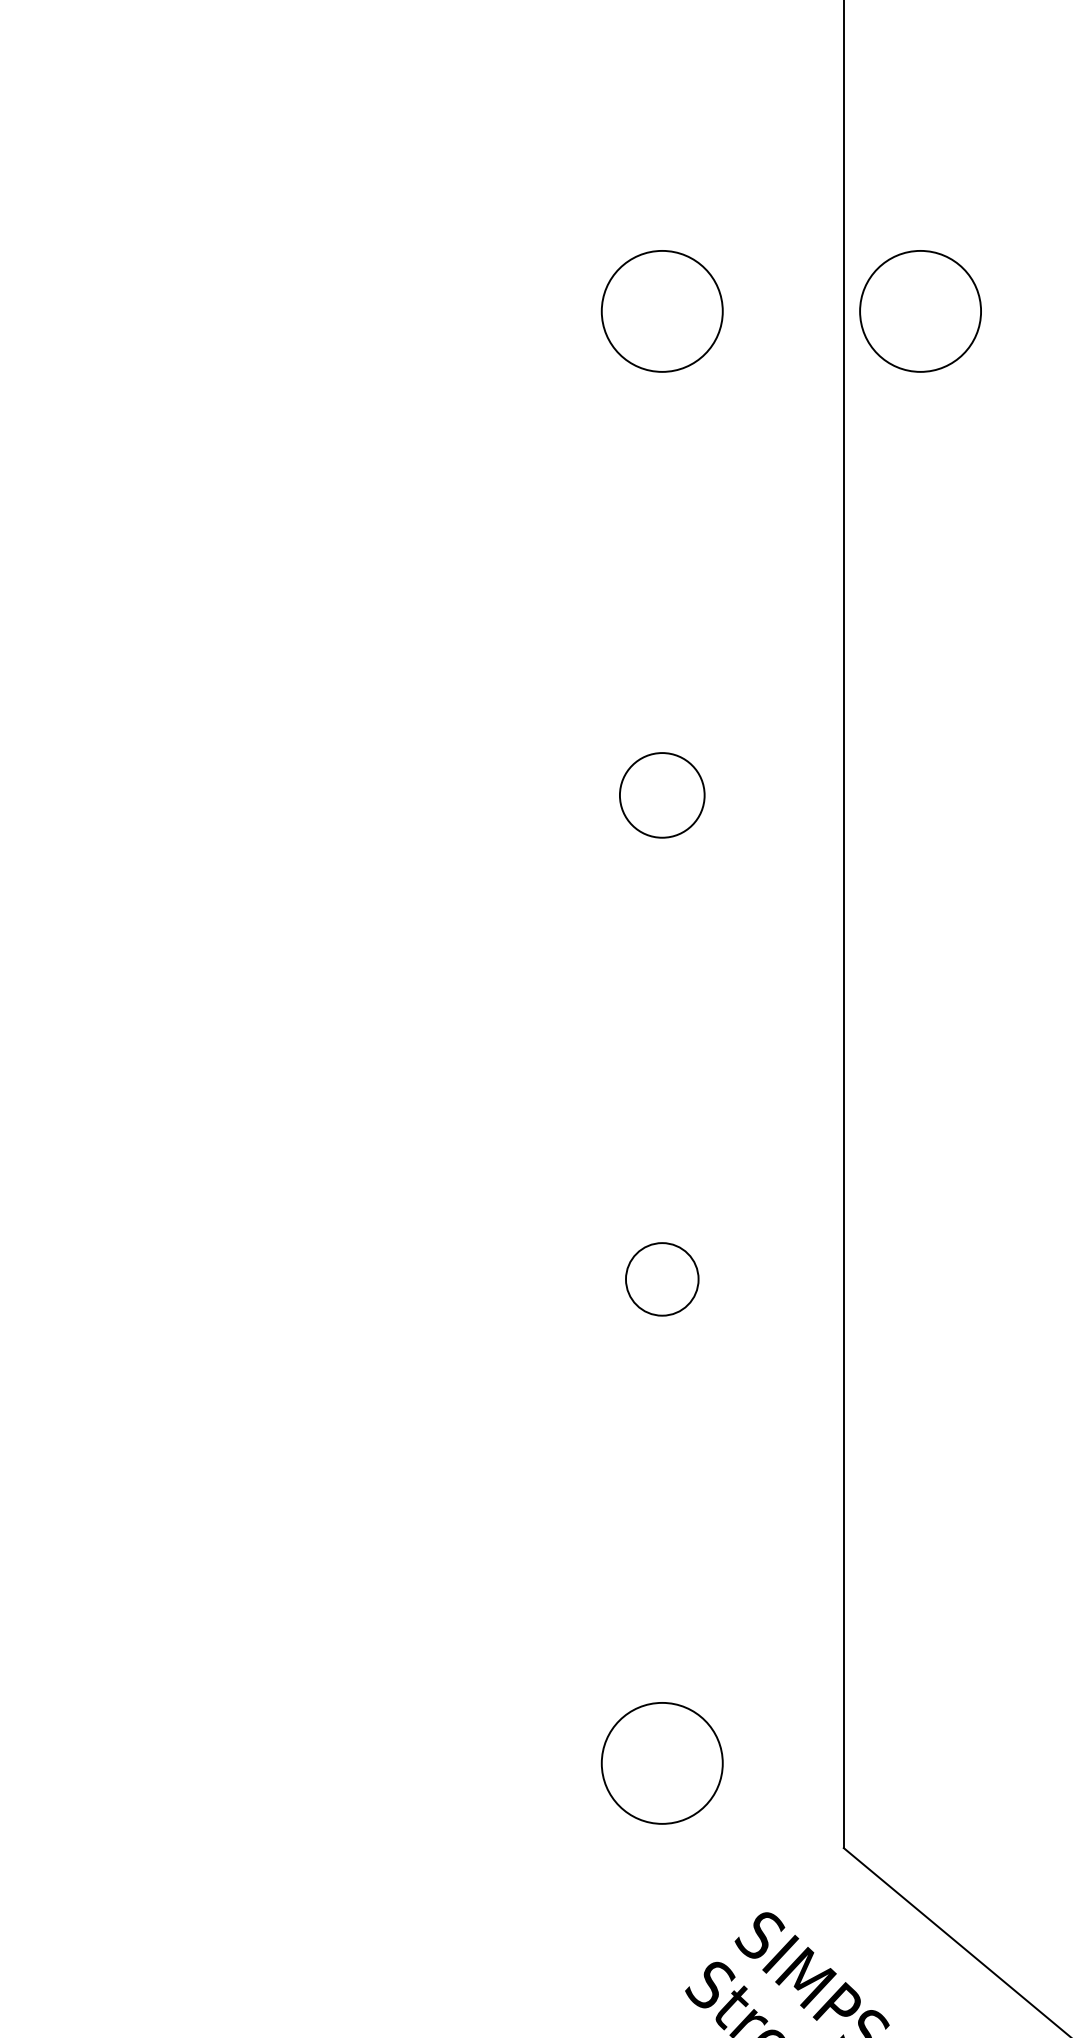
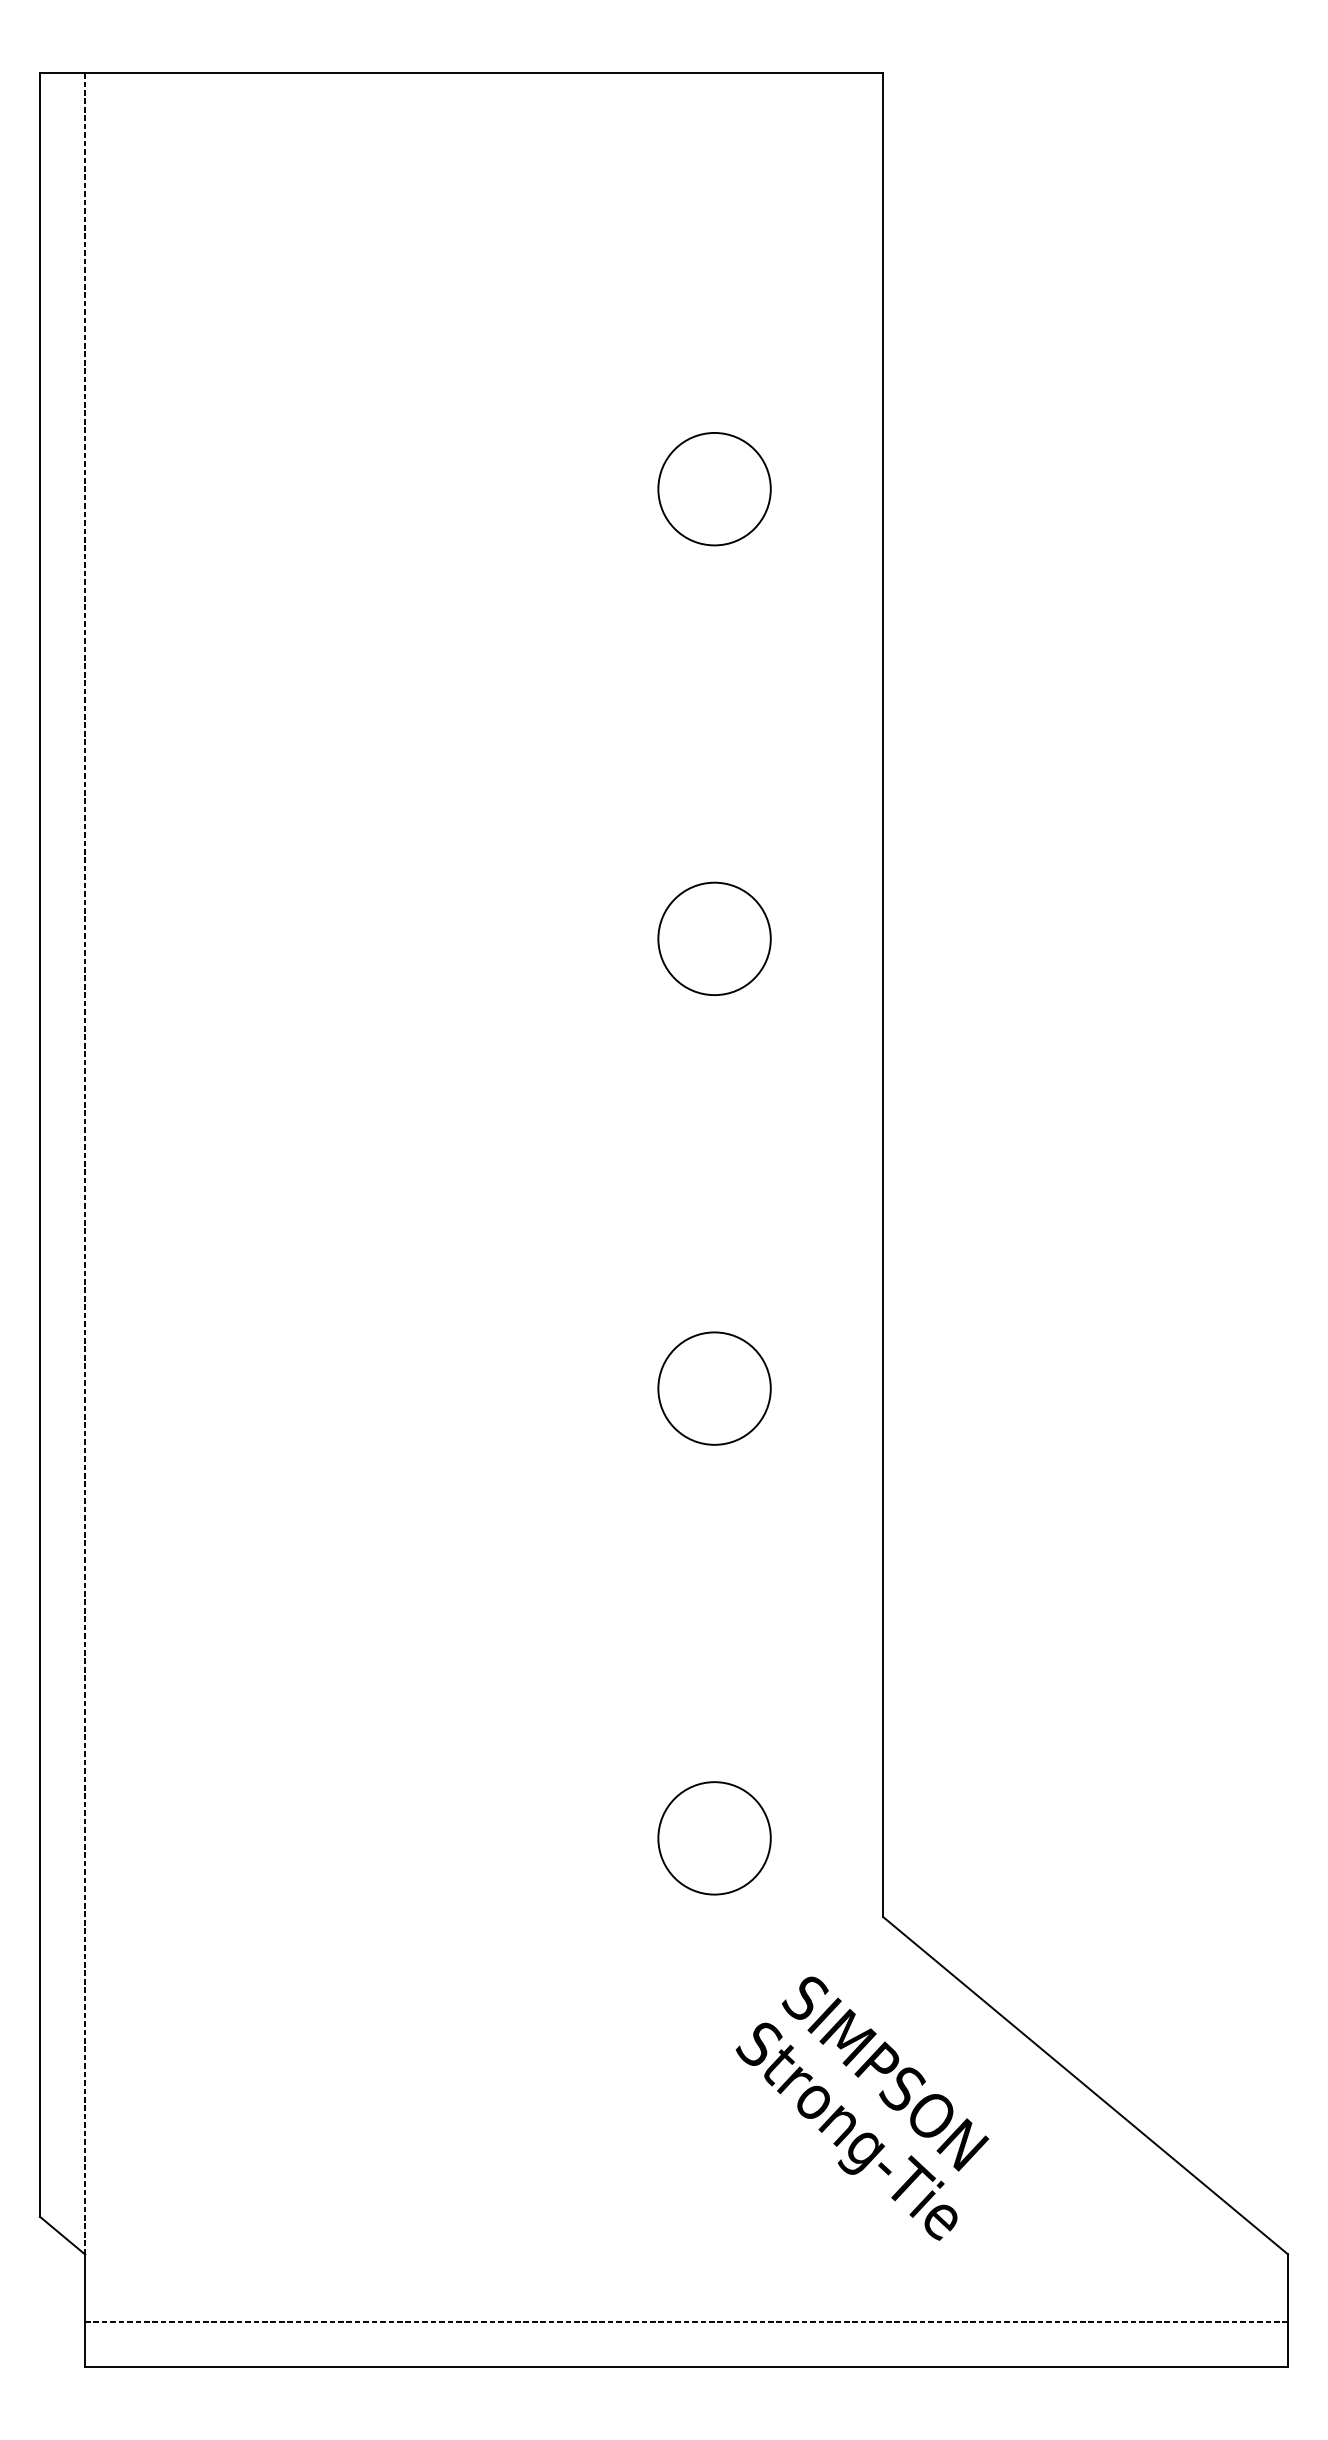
circle: (920, 311) -> (954, 489), removed
circle: (662, 794) -> (714, 938), size x1.43
circle: (662, 1279) -> (714, 1388), size x1.67

